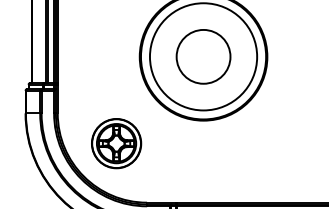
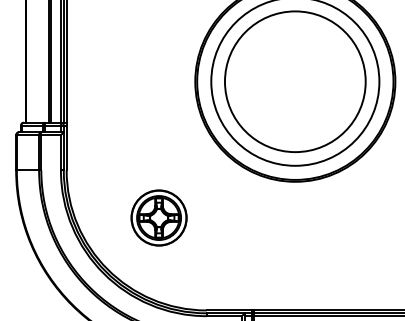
circle: (203, 56) -> (295, 81), size x1.67
part: (116, 143) -> (158, 217), size x0.71

